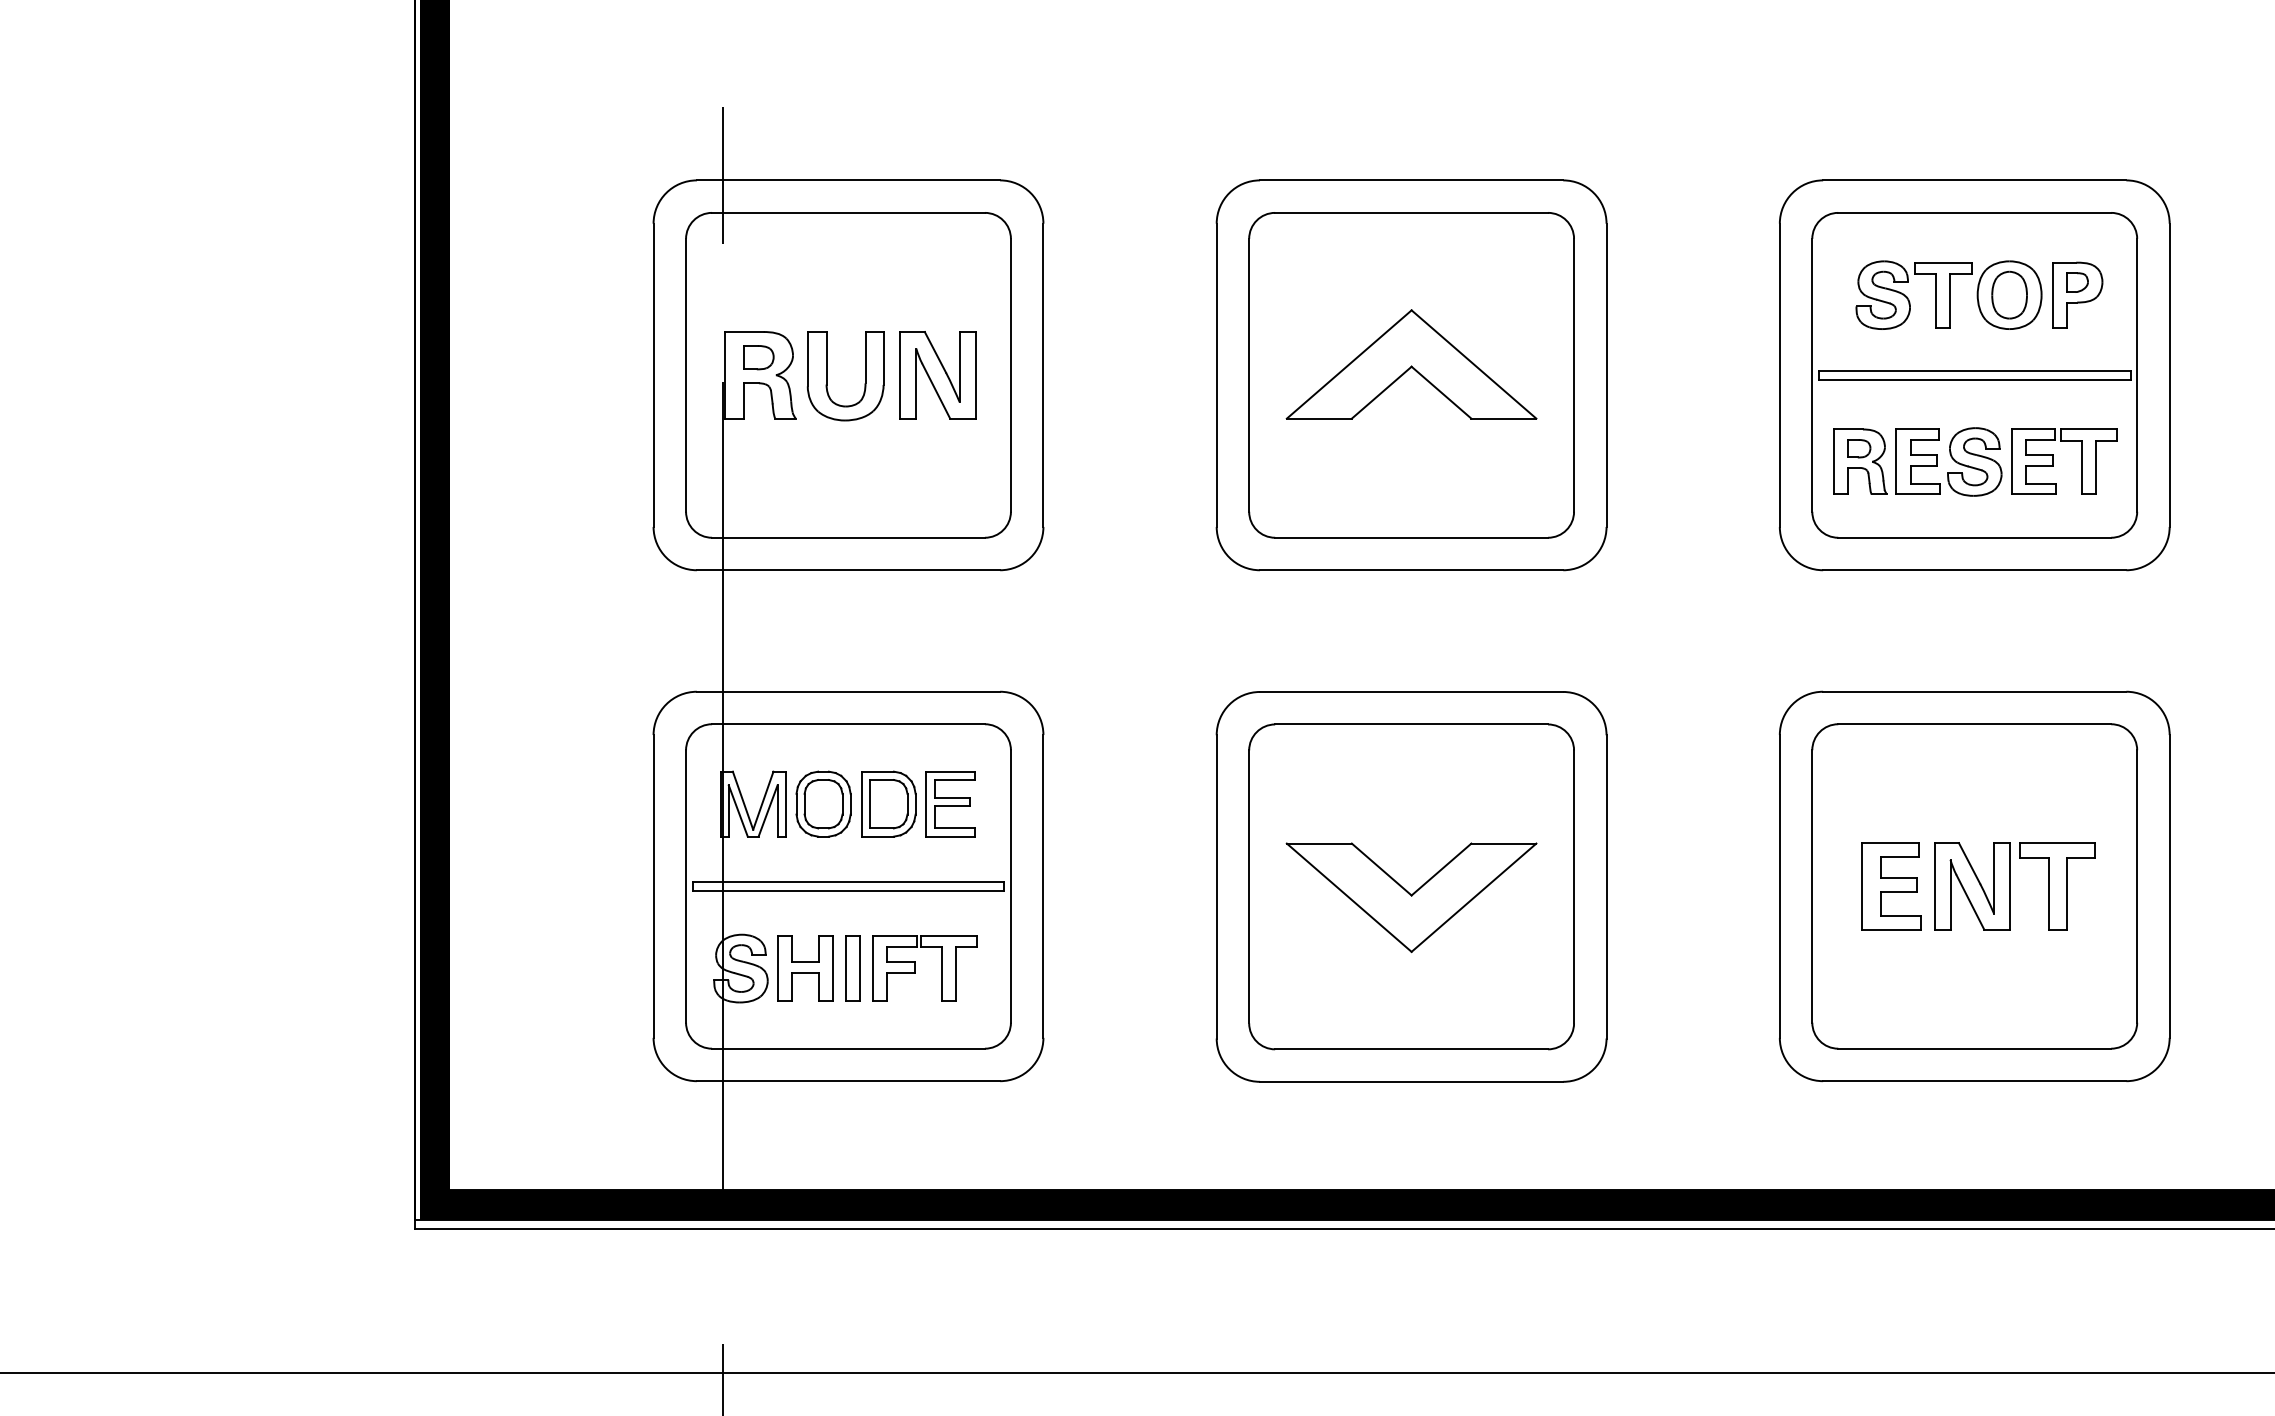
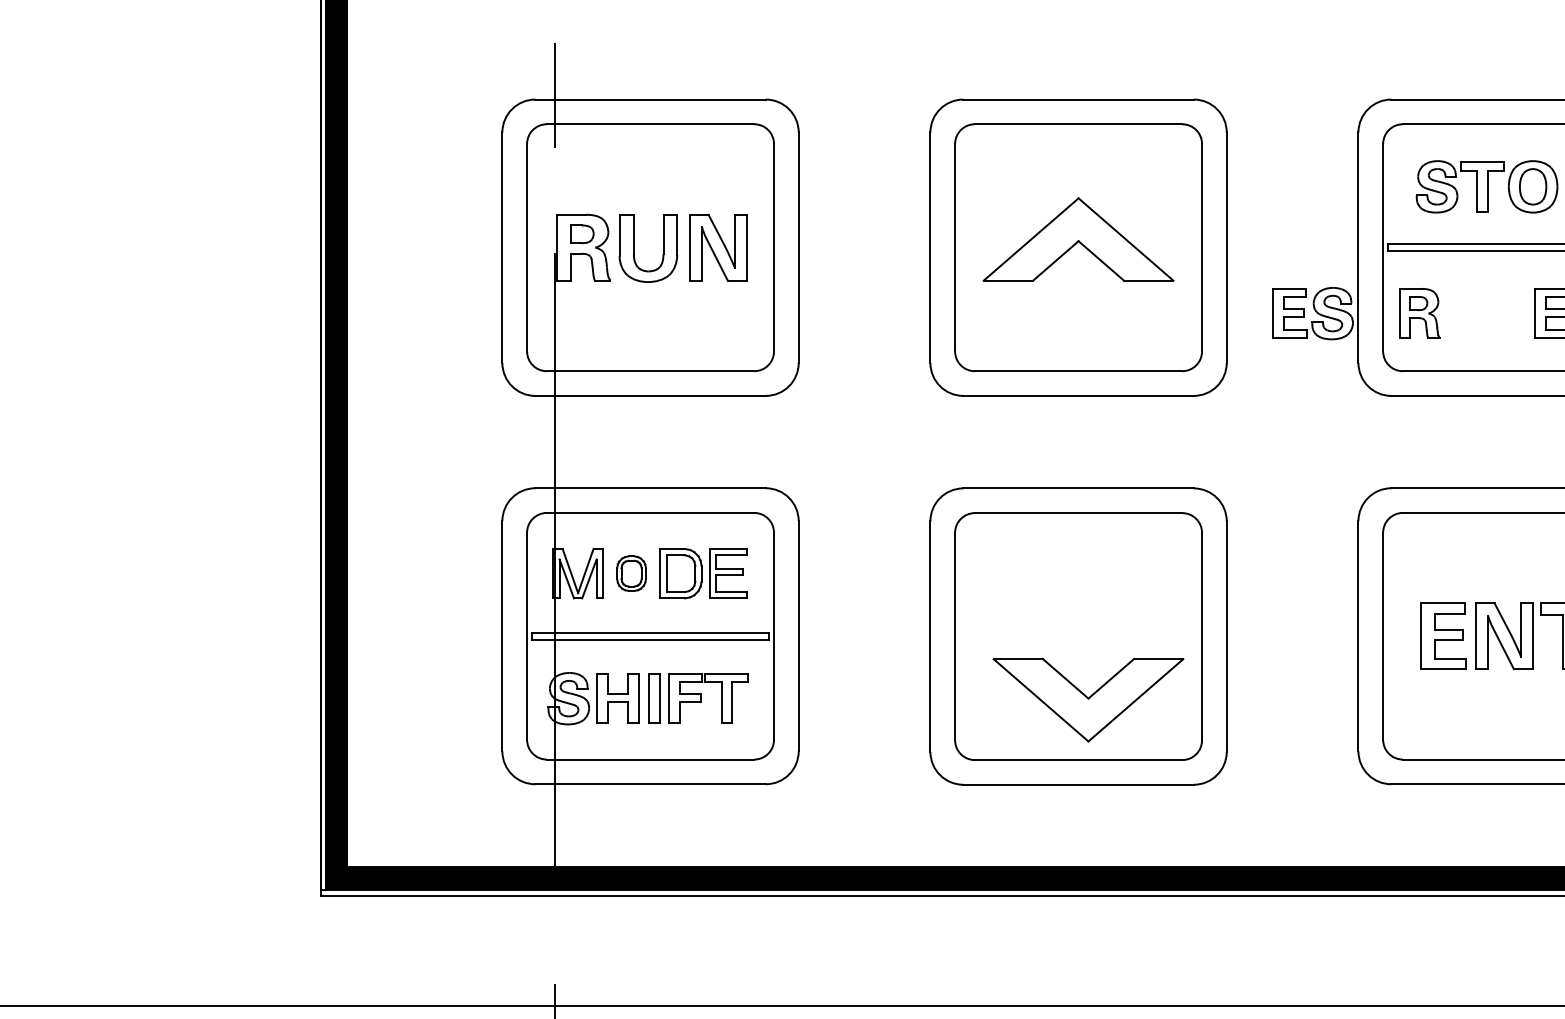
part: (1948, 461) -> (1312, 313), moved
part: (823, 803) -> (631, 573), size x0.7
part: (1411, 897) -> (1088, 700), moved

